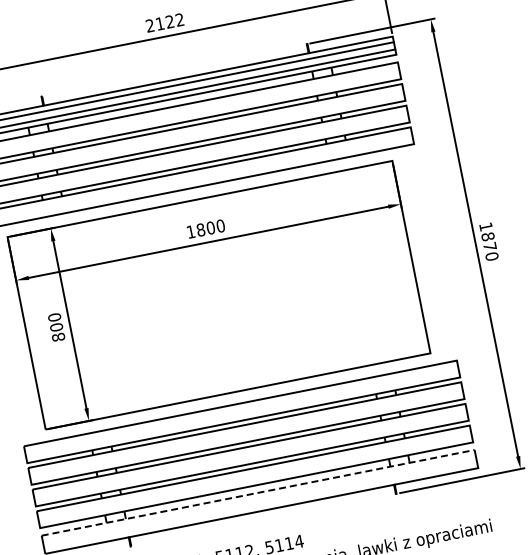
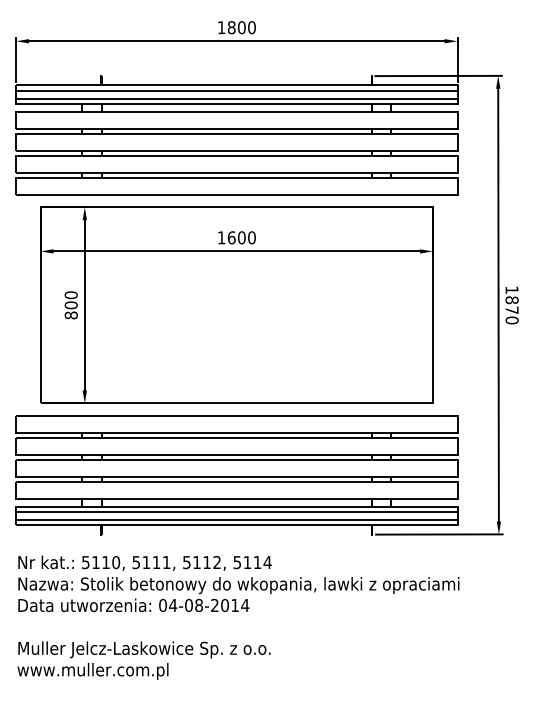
text: (164, 22) -> (236, 27), 2122 -> 1800
text: (200, 229) -> (231, 237), 1800 -> 1600
line: (257, 492) -> (236, 506), dashed -> solid
line: (258, 498) -> (236, 512), added
line: (260, 505) -> (236, 519), added

